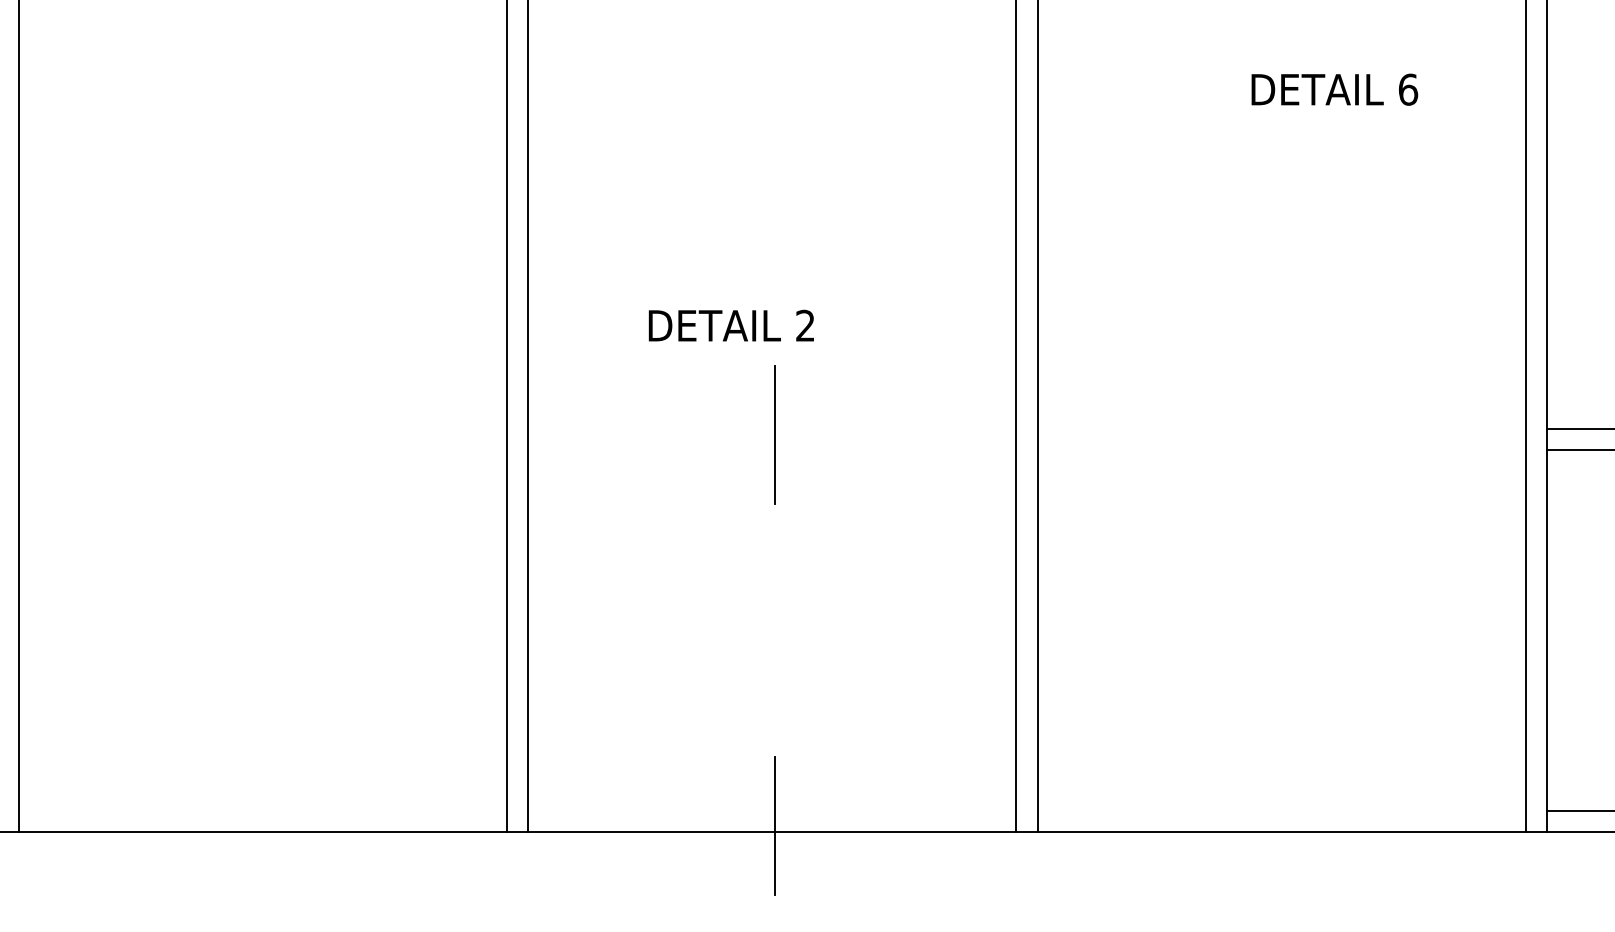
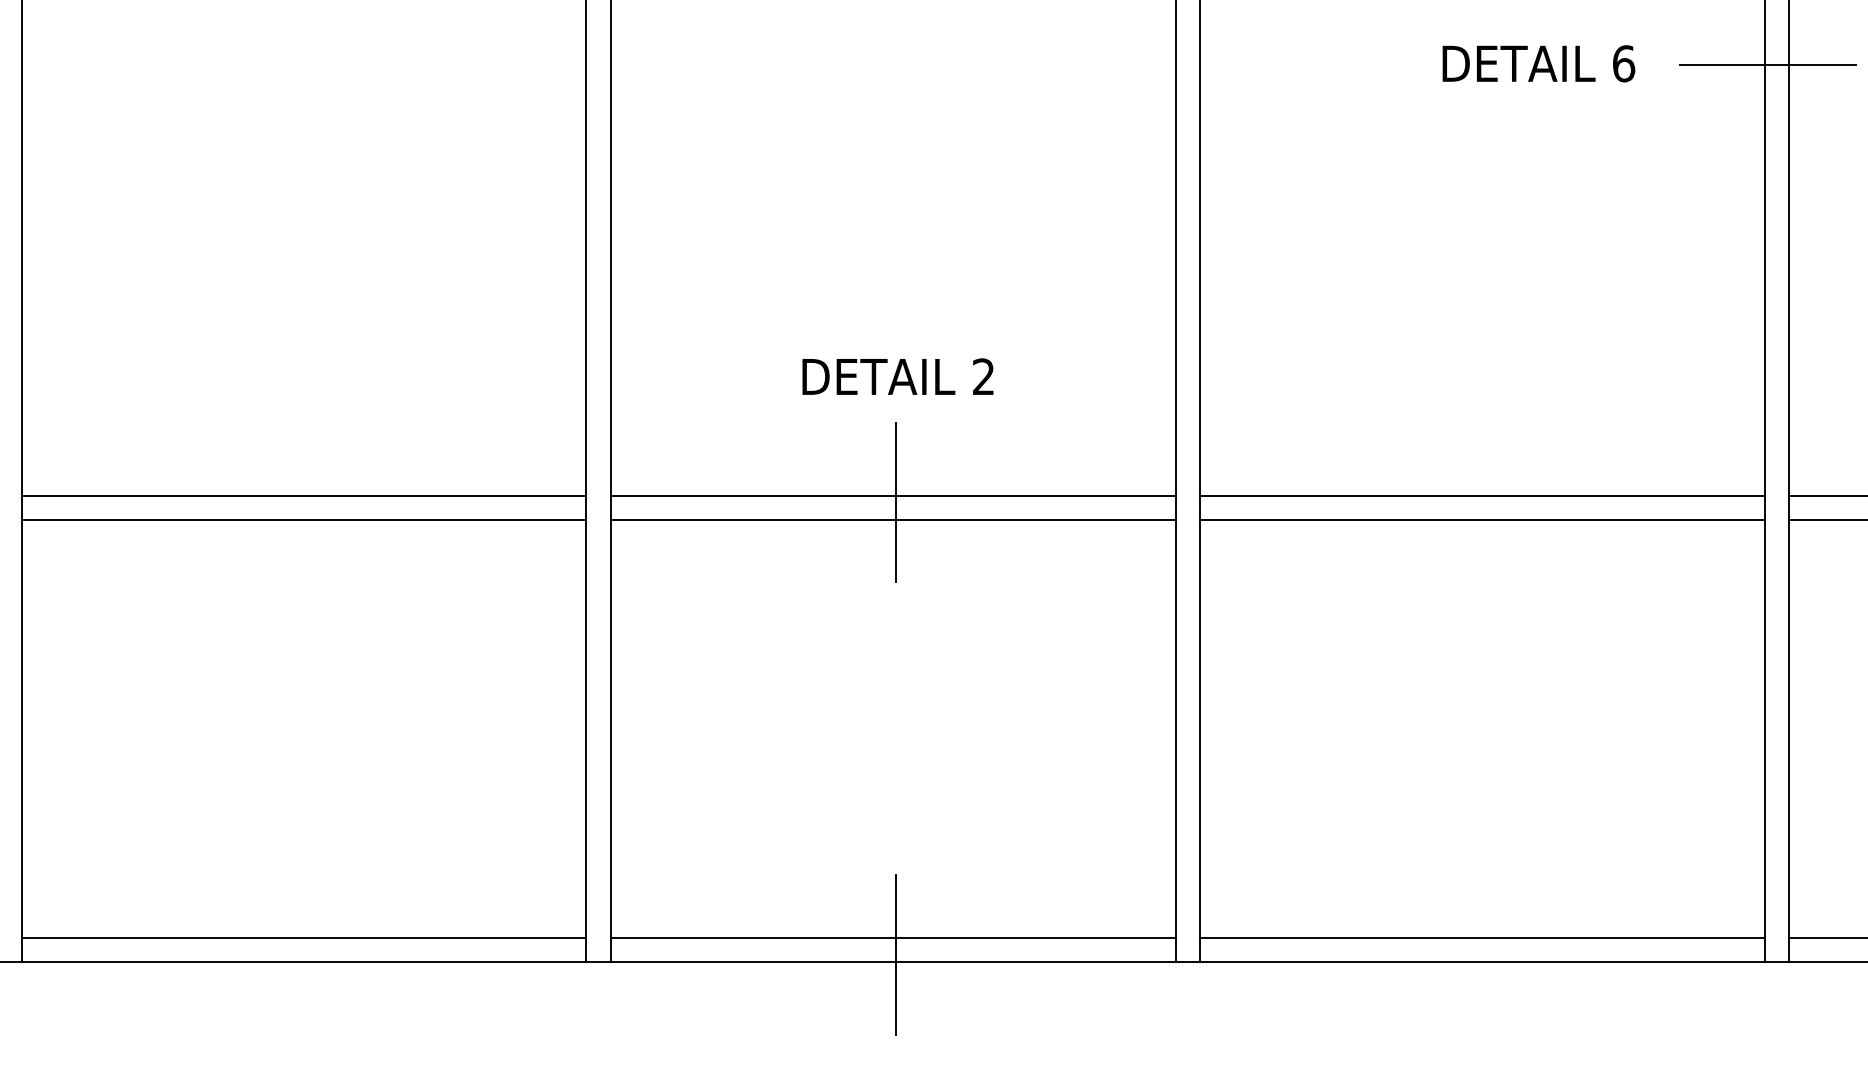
line: (1528, 55) -> (1767, 64), added
text: (1334, 89) -> (1538, 63), moved
text: (730, 325) -> (897, 376), moved
line: (262, 428) -> (303, 495), added
line: (772, 428) -> (893, 495), added
line: (1281, 428) -> (1482, 495), added
line: (262, 450) -> (303, 520), added
line: (772, 450) -> (893, 520), added
line: (1281, 450) -> (1482, 520), added
line: (262, 810) -> (303, 937), added
line: (772, 810) -> (893, 937), added
line: (1281, 810) -> (1482, 937), added

